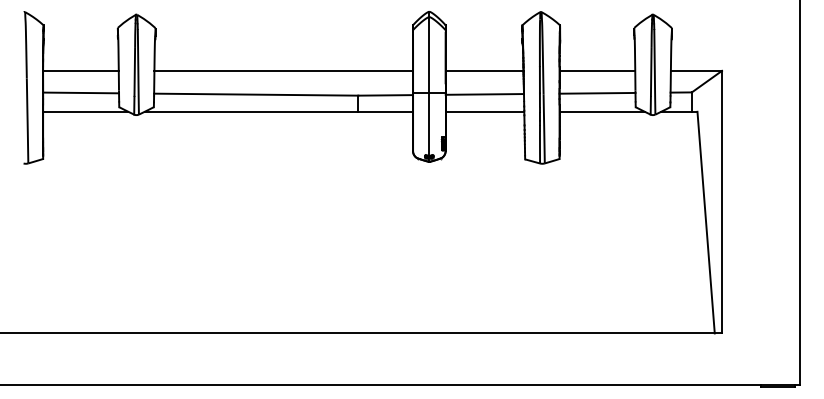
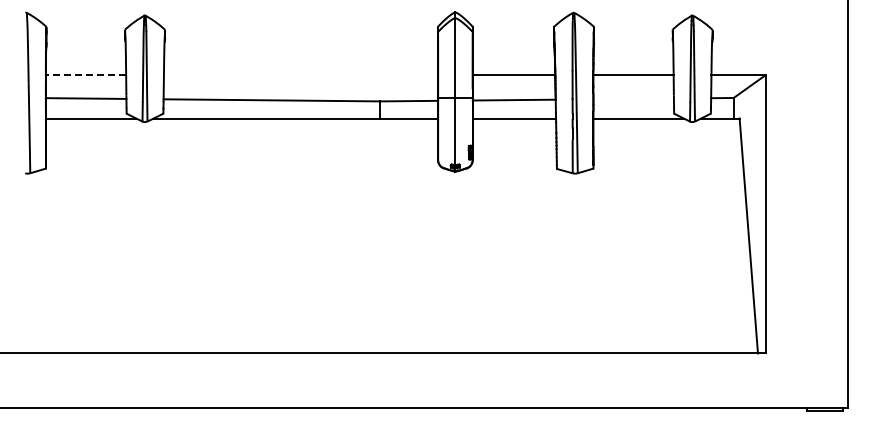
line: (80, 71) -> (85, 75), solid -> dashed
line: (283, 71) -> (300, 75), removed
line: (597, 92) -> (633, 98), removed

